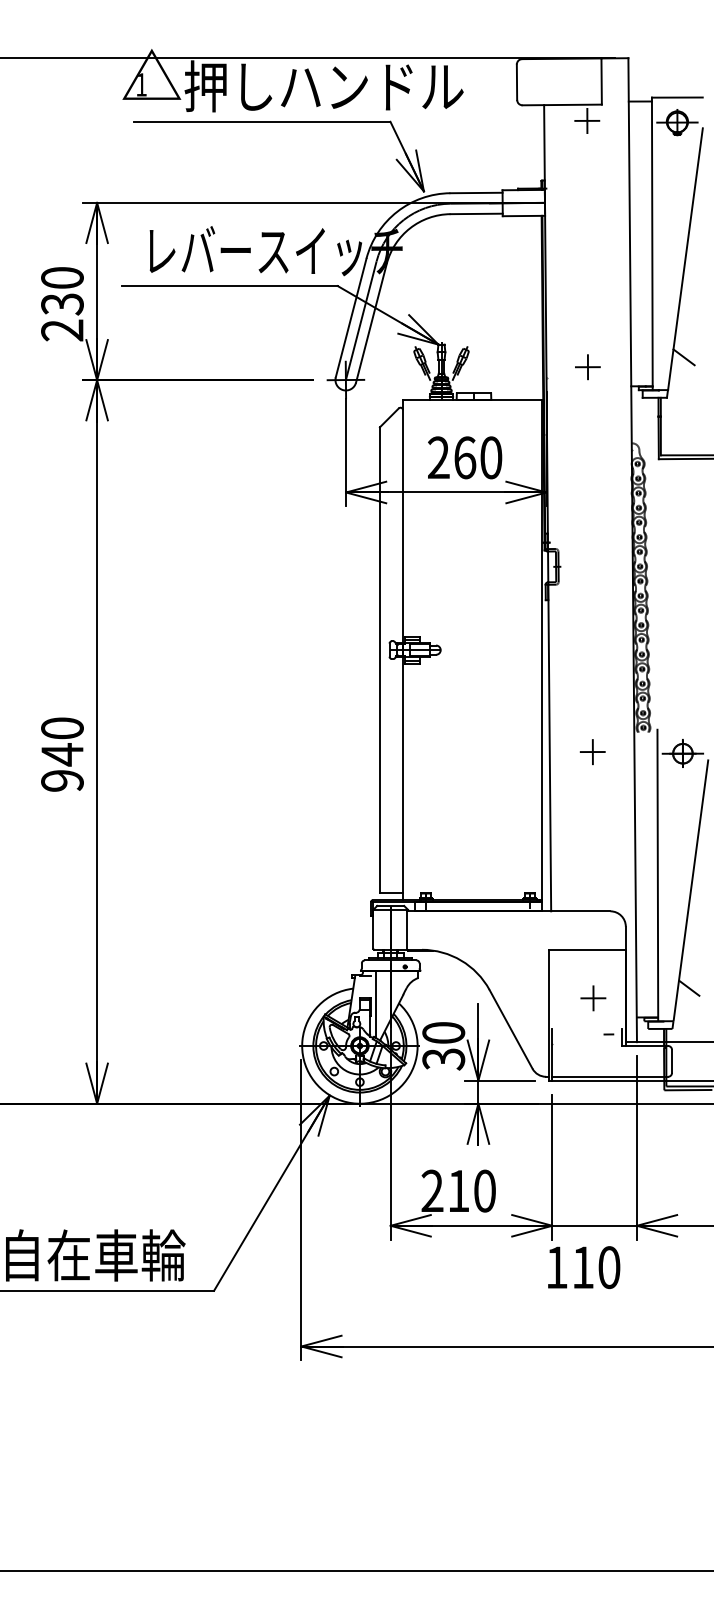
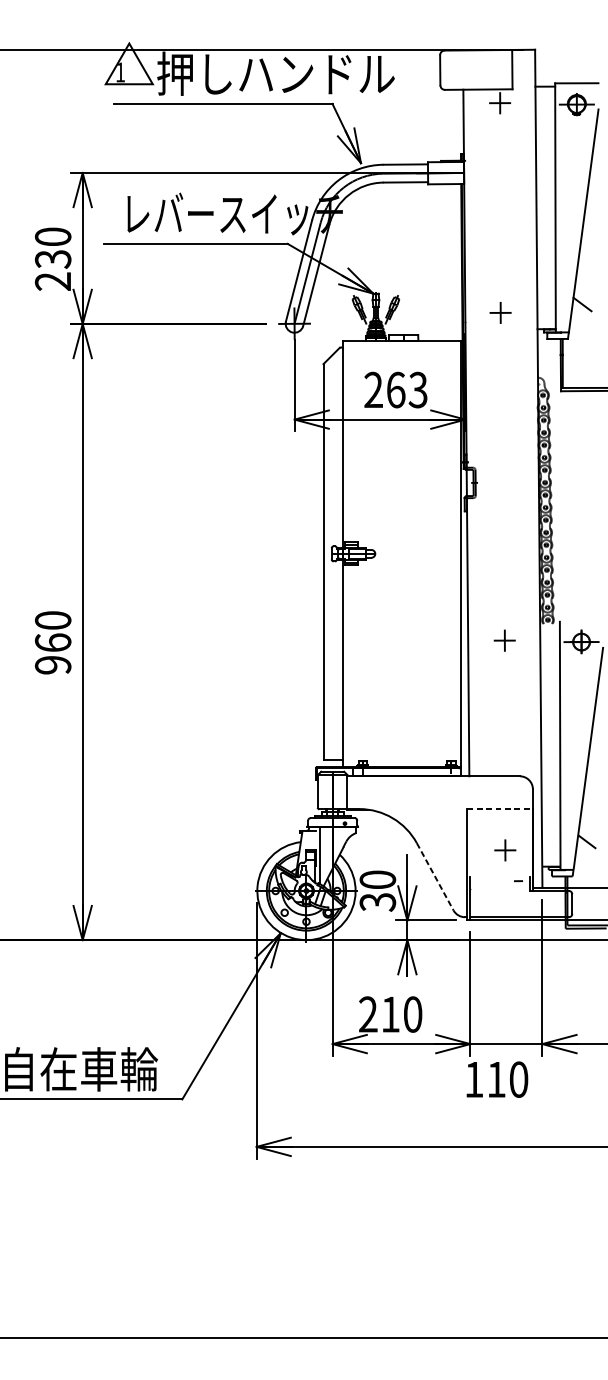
text: (490, 457) -> (417, 389), 260 -> 263
text: (62, 754) -> (53, 642), 940 -> 960
line: (587, 949) -> (500, 808), solid -> dashed
line: (511, 1029) -> (435, 876), solid -> dashed

